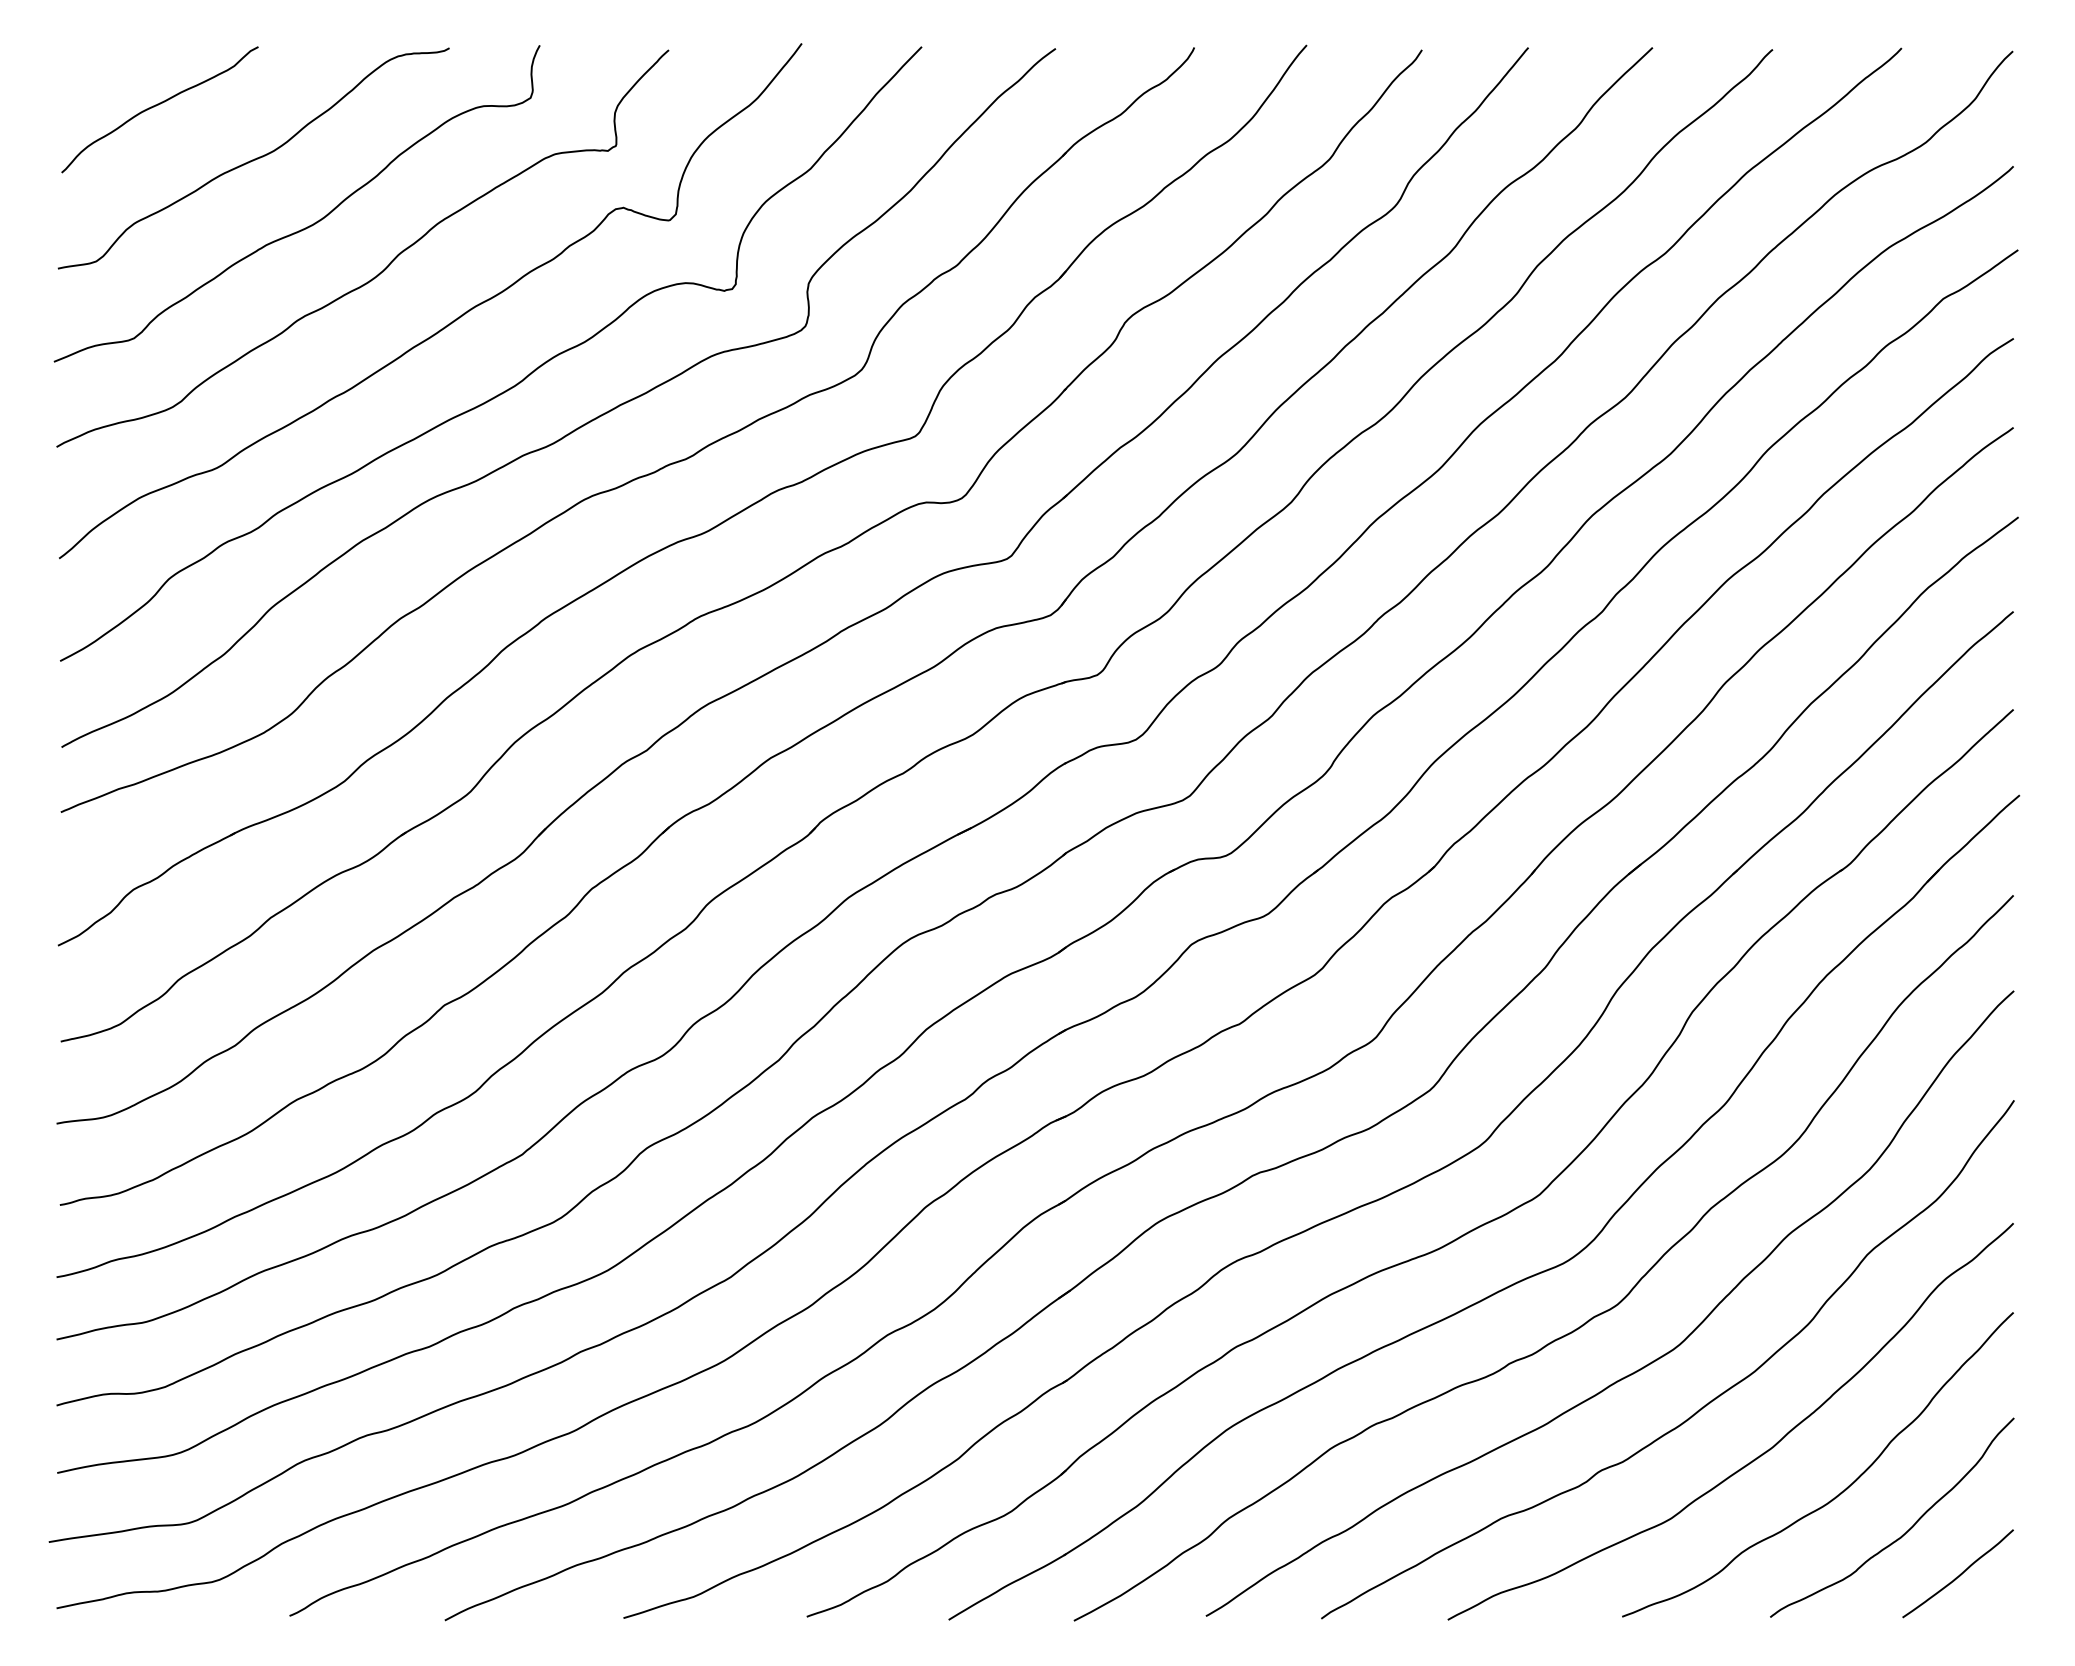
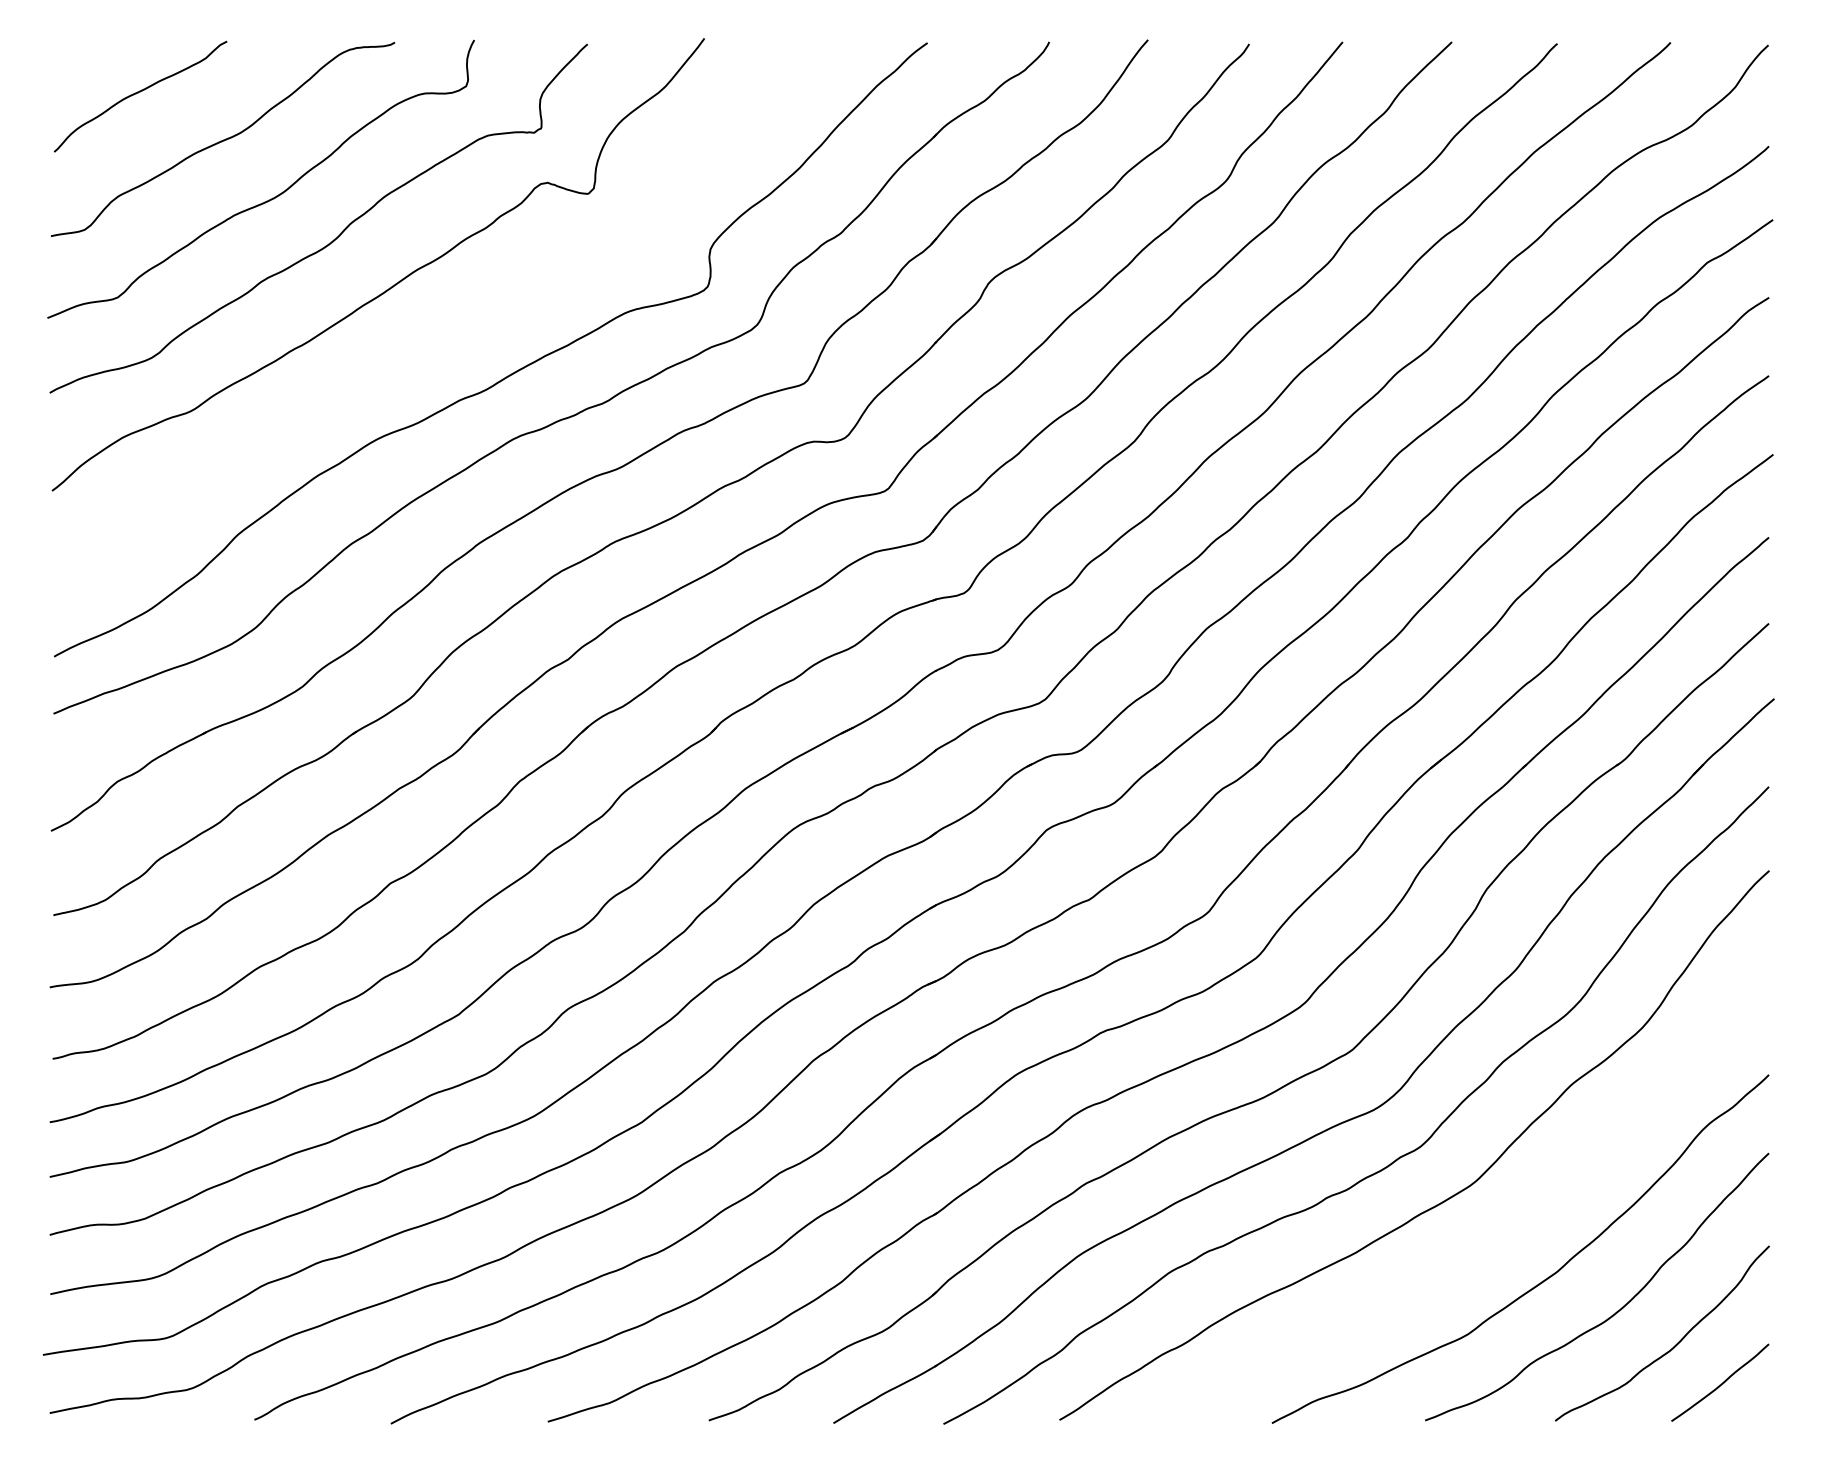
curve: (511, 386) -> (449, 339), removed
curve: (1702, 1406) -> (1495, 1235), removed

